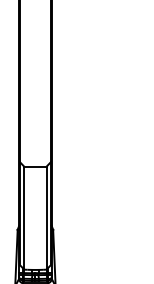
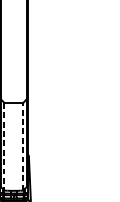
line: (46, 217) -> (23, 146), solid -> dashed
line: (24, 218) -> (4, 147), solid -> dashed

